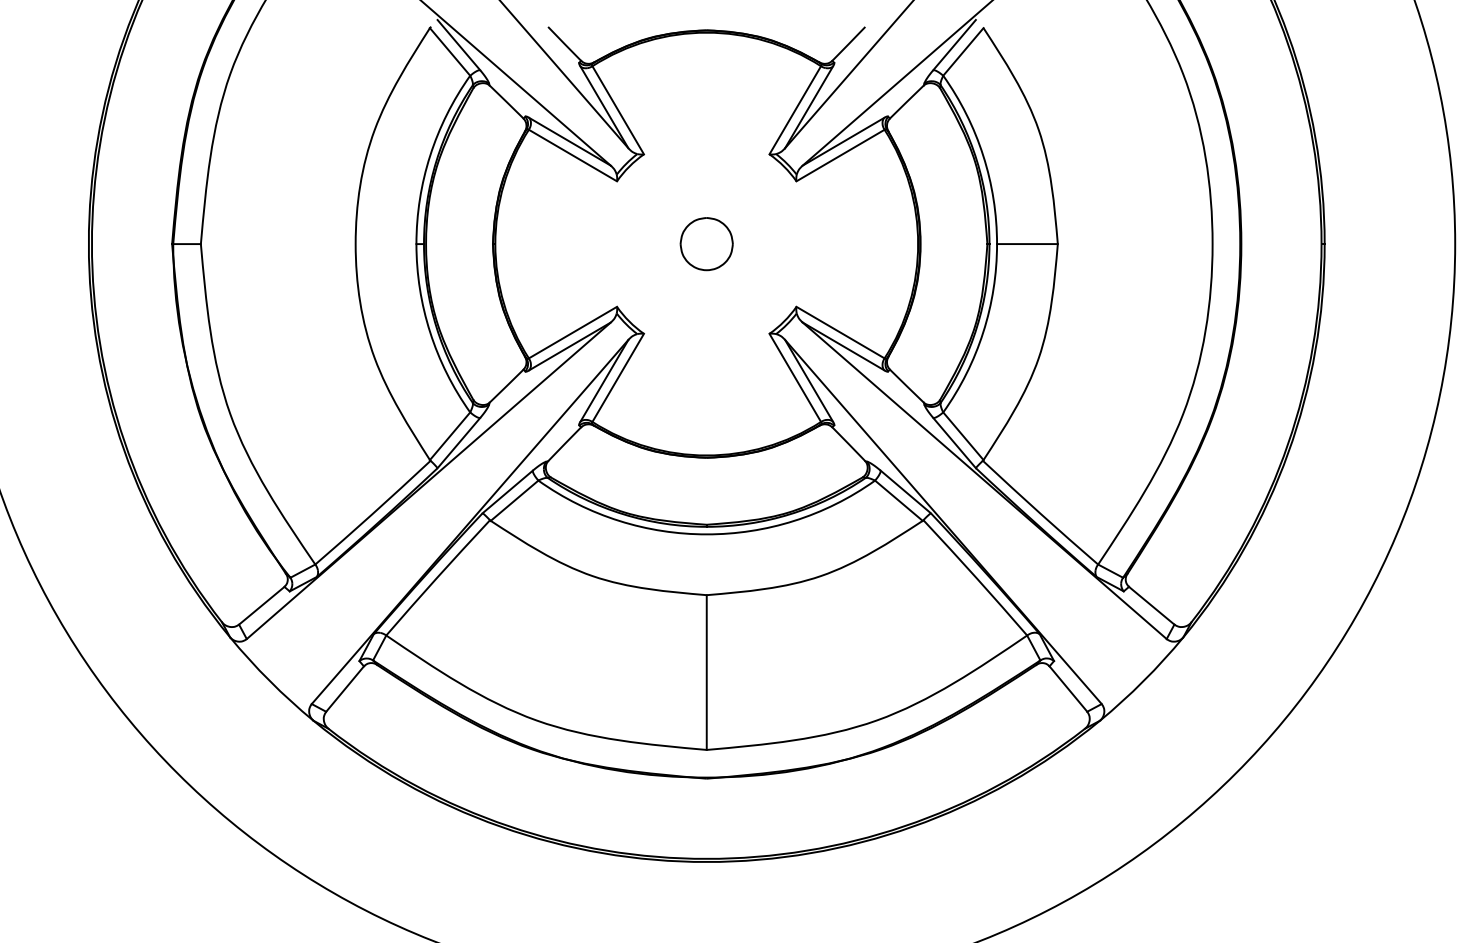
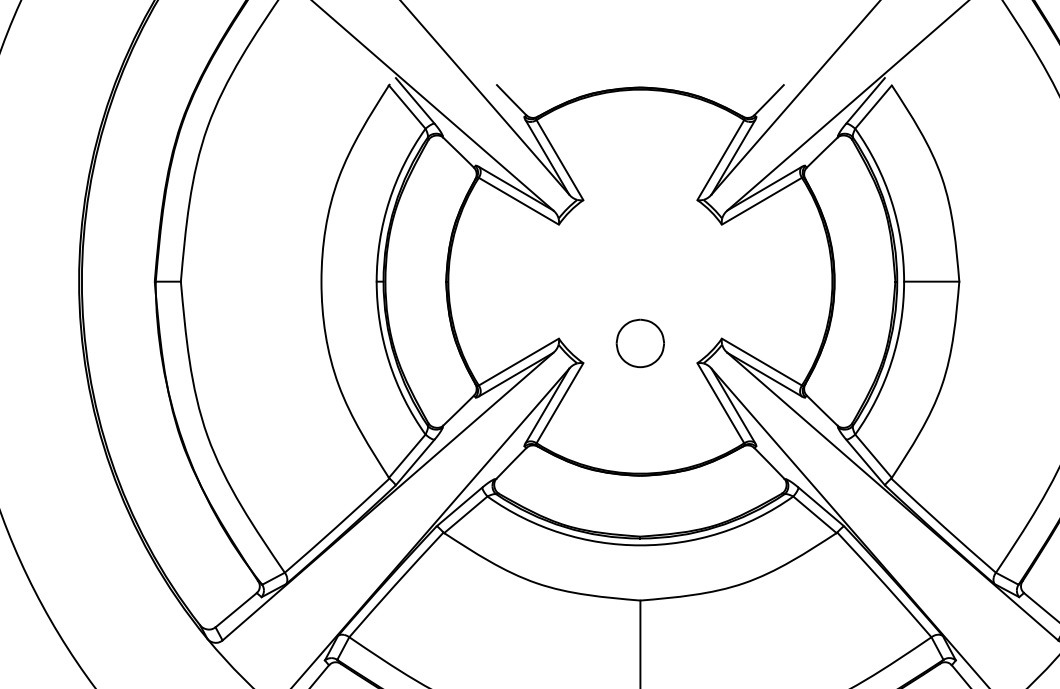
part: (706, 244) -> (640, 343), moved

